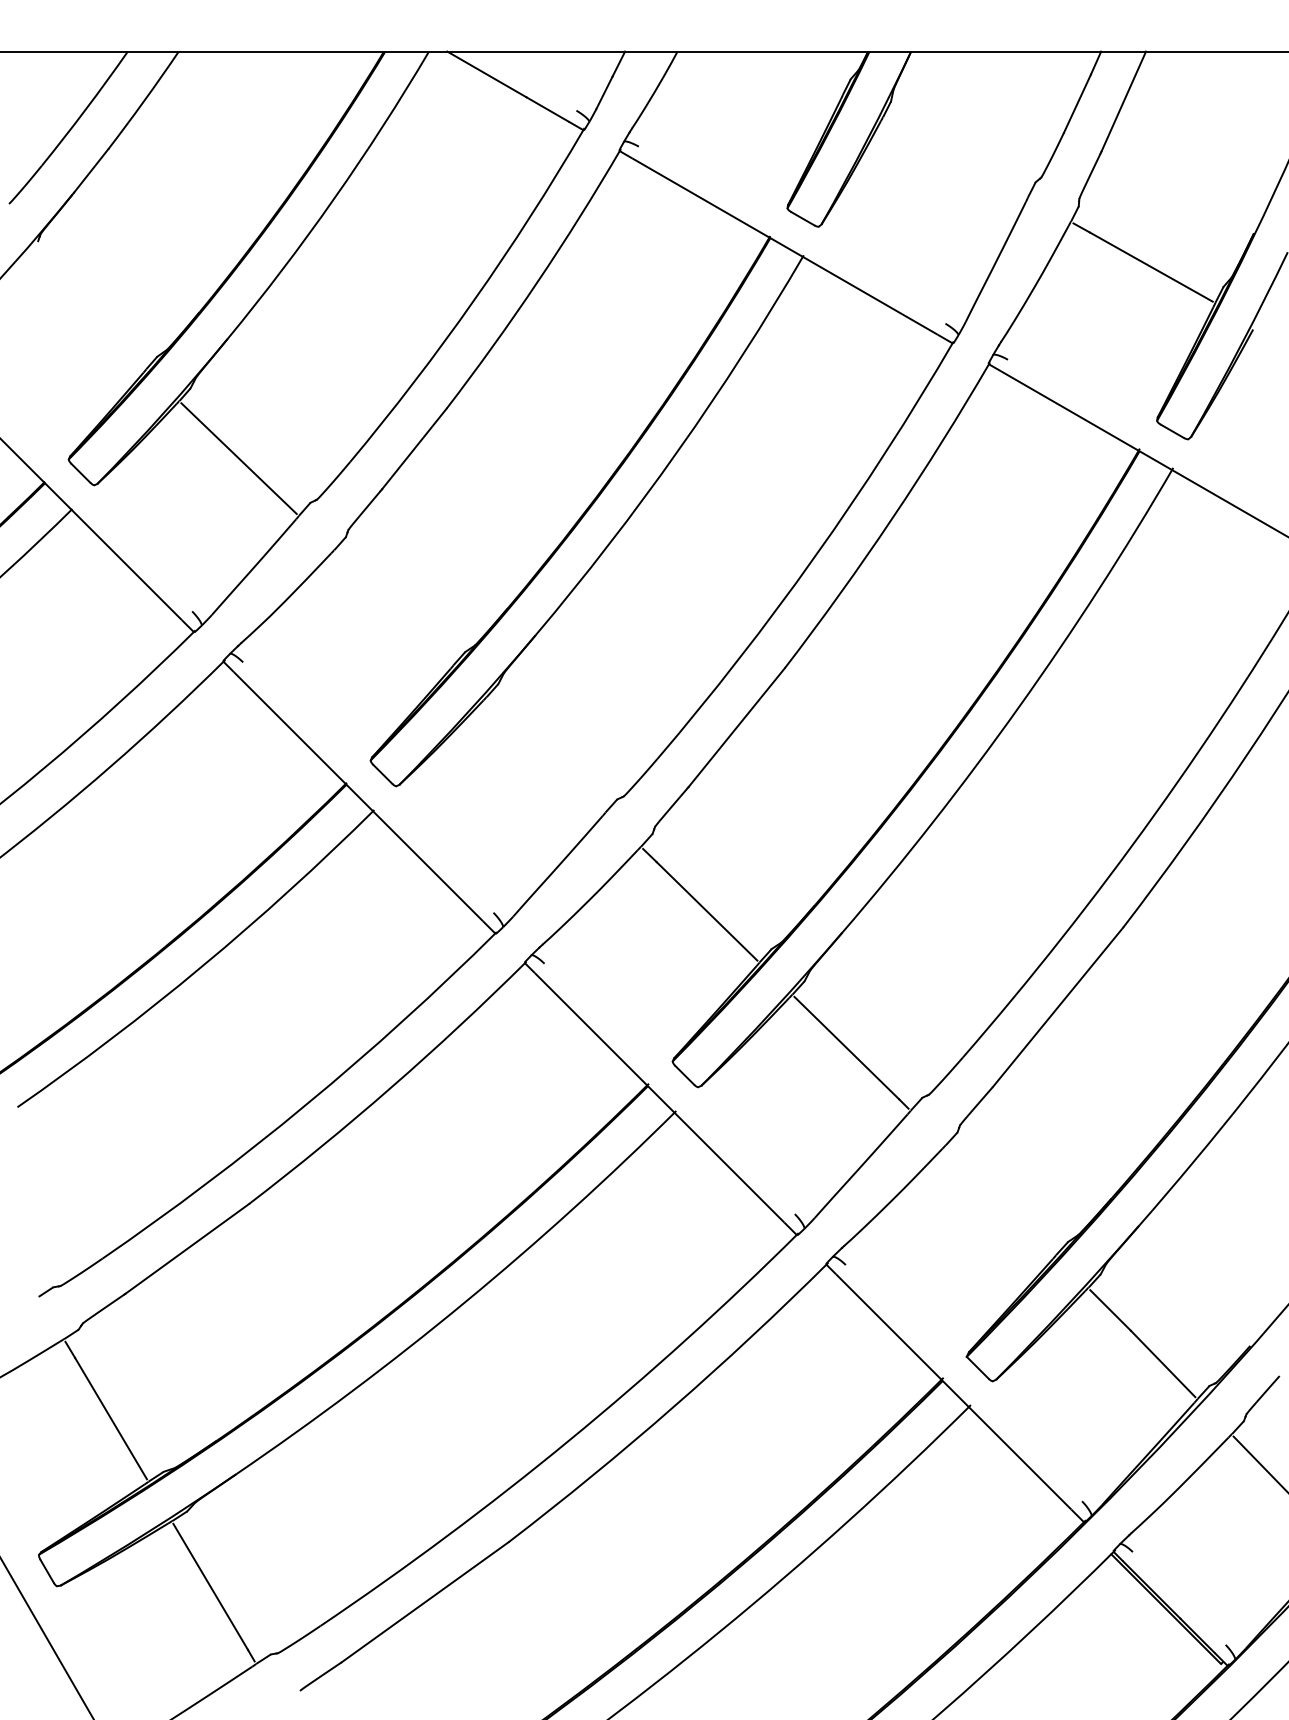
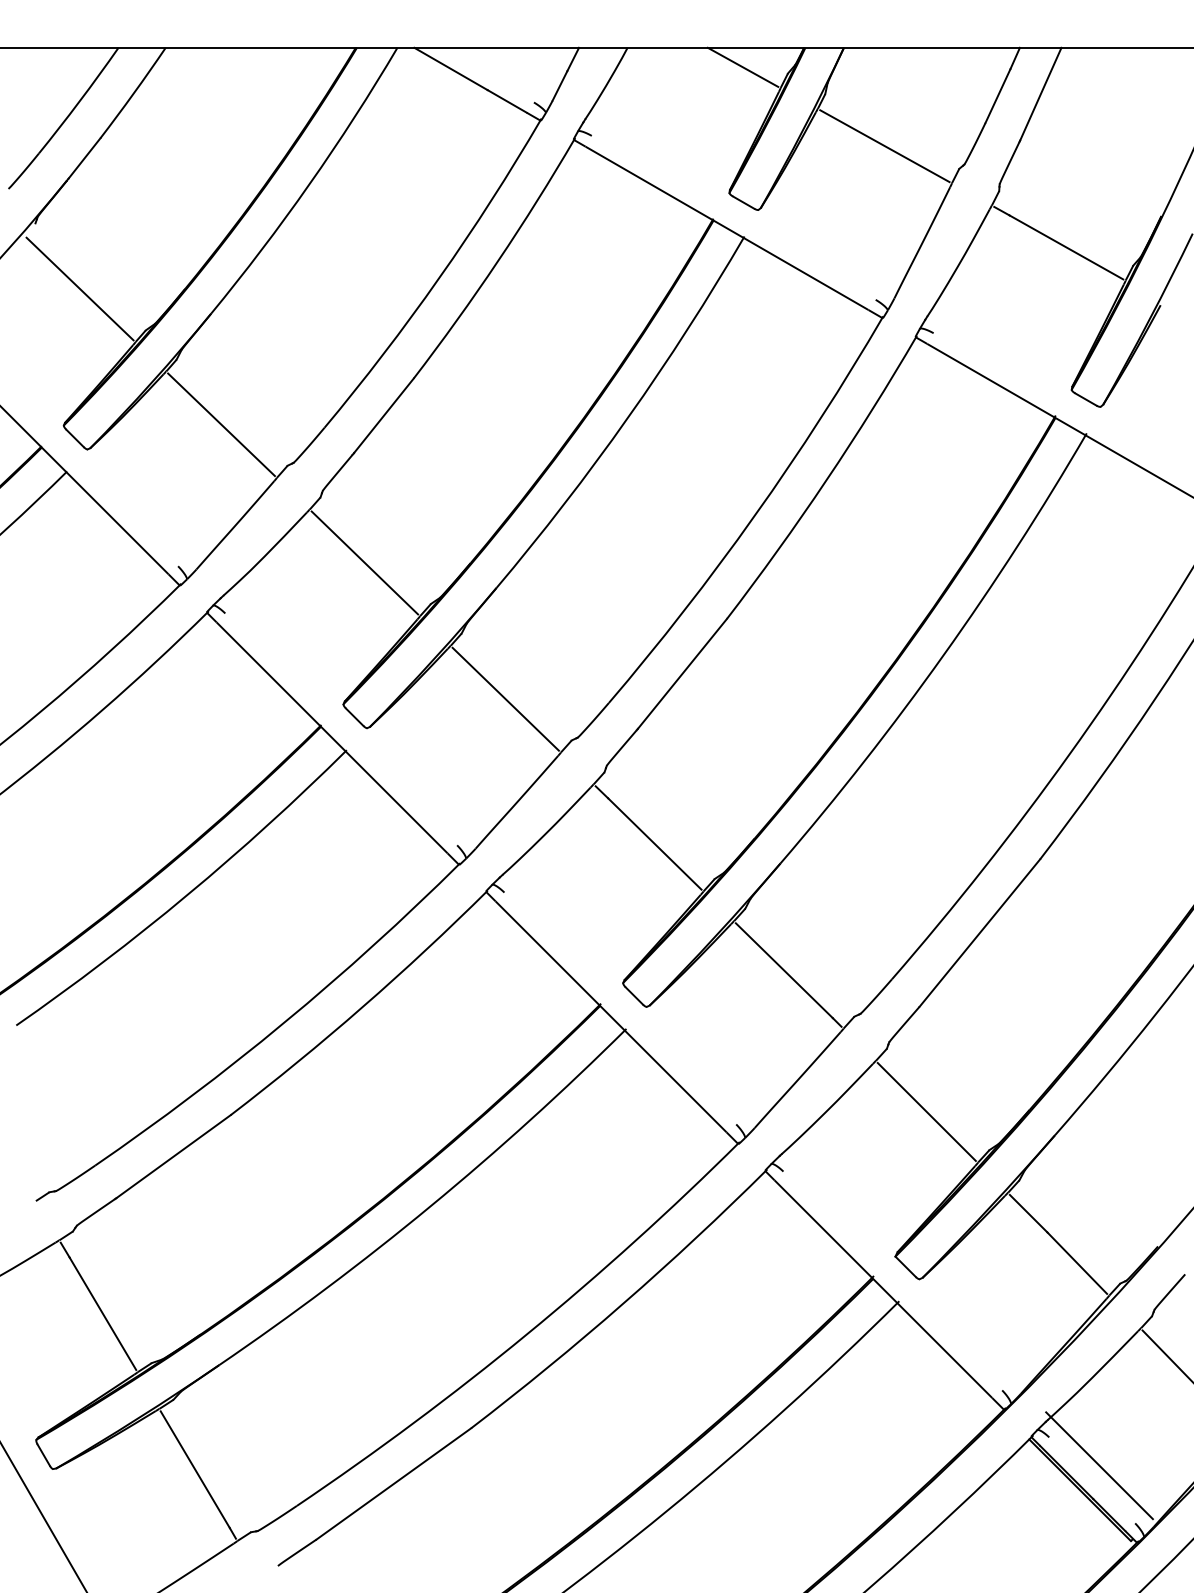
line: (802, 72) -> (743, 67), added
line: (955, 157) -> (885, 145), added
line: (86, 311) -> (80, 288), added
line: (393, 607) -> (364, 562), added
line: (545, 754) -> (505, 698), added
line: (1000, 1200) -> (926, 1111), added
line: (1186, 1582) -> (1098, 1465), added

